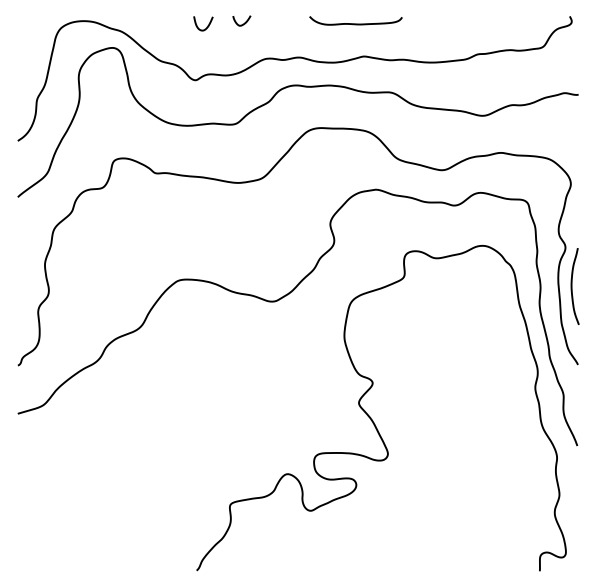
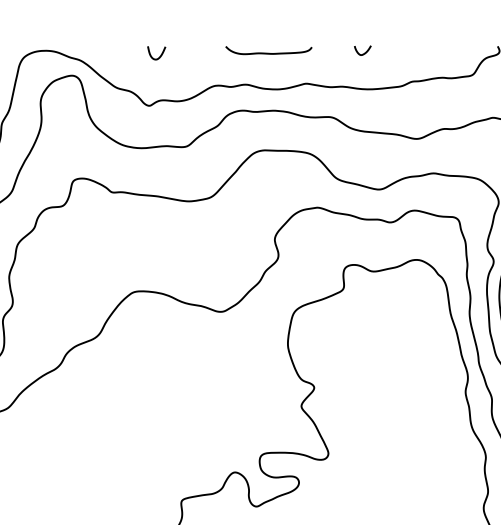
curve: (244, 22) -> (365, 52), moved
curve: (355, 23) -> (268, 52), moved

